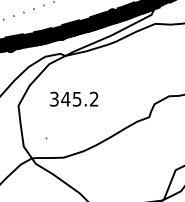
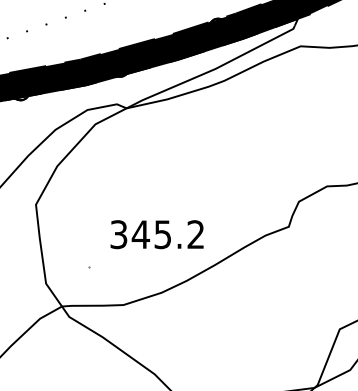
text: (74, 98) -> (157, 233), moved

